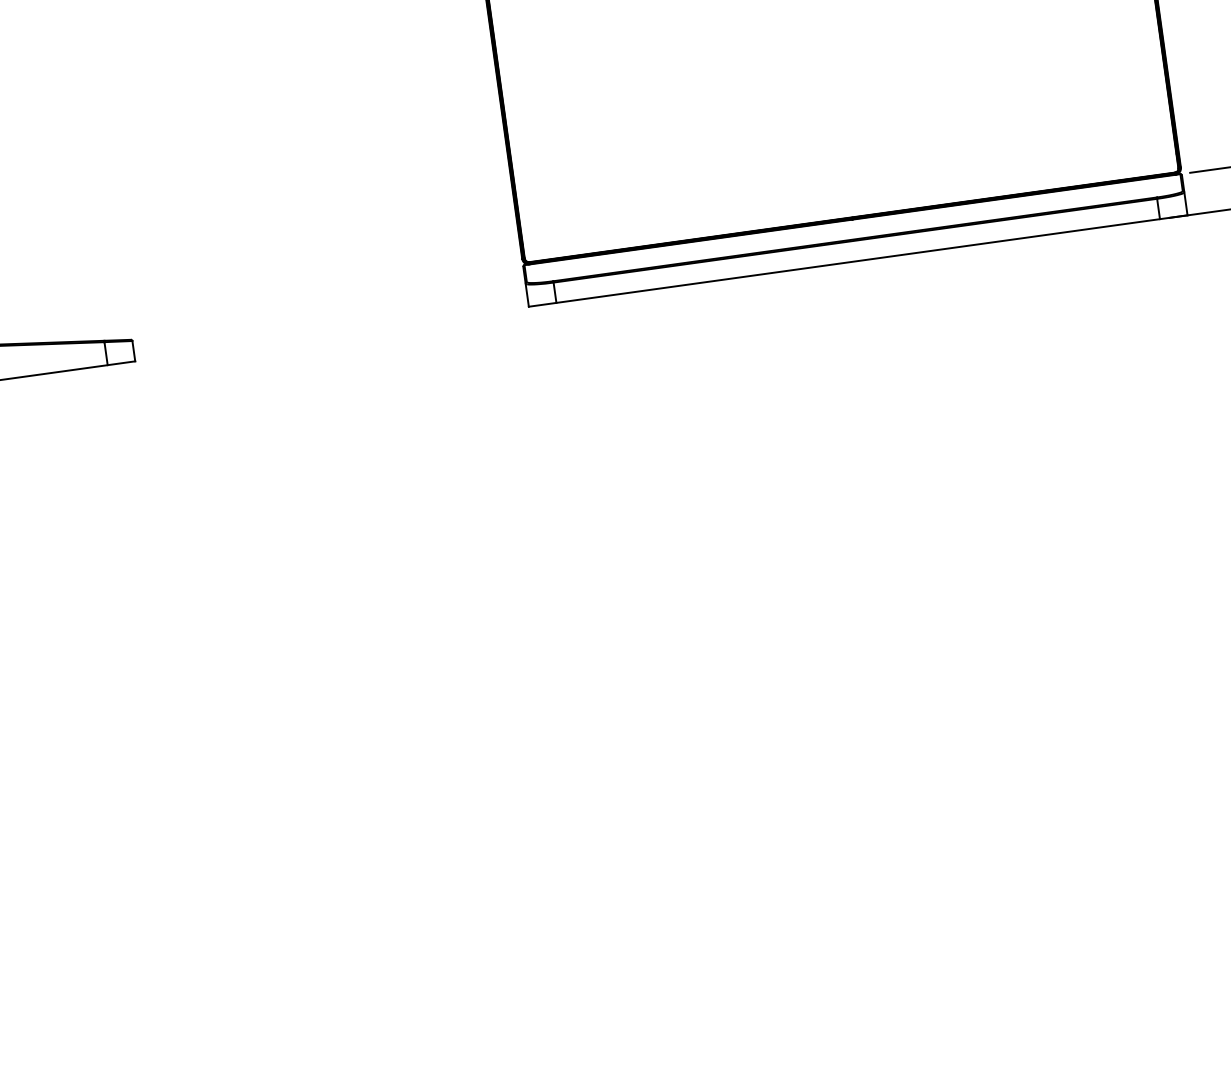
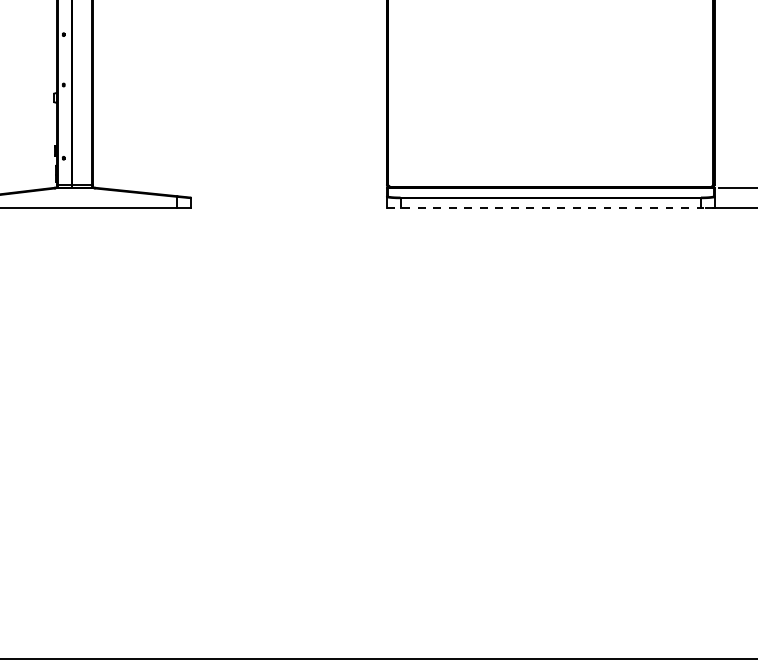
line: (857, 261) -> (550, 208), solid -> dashed

